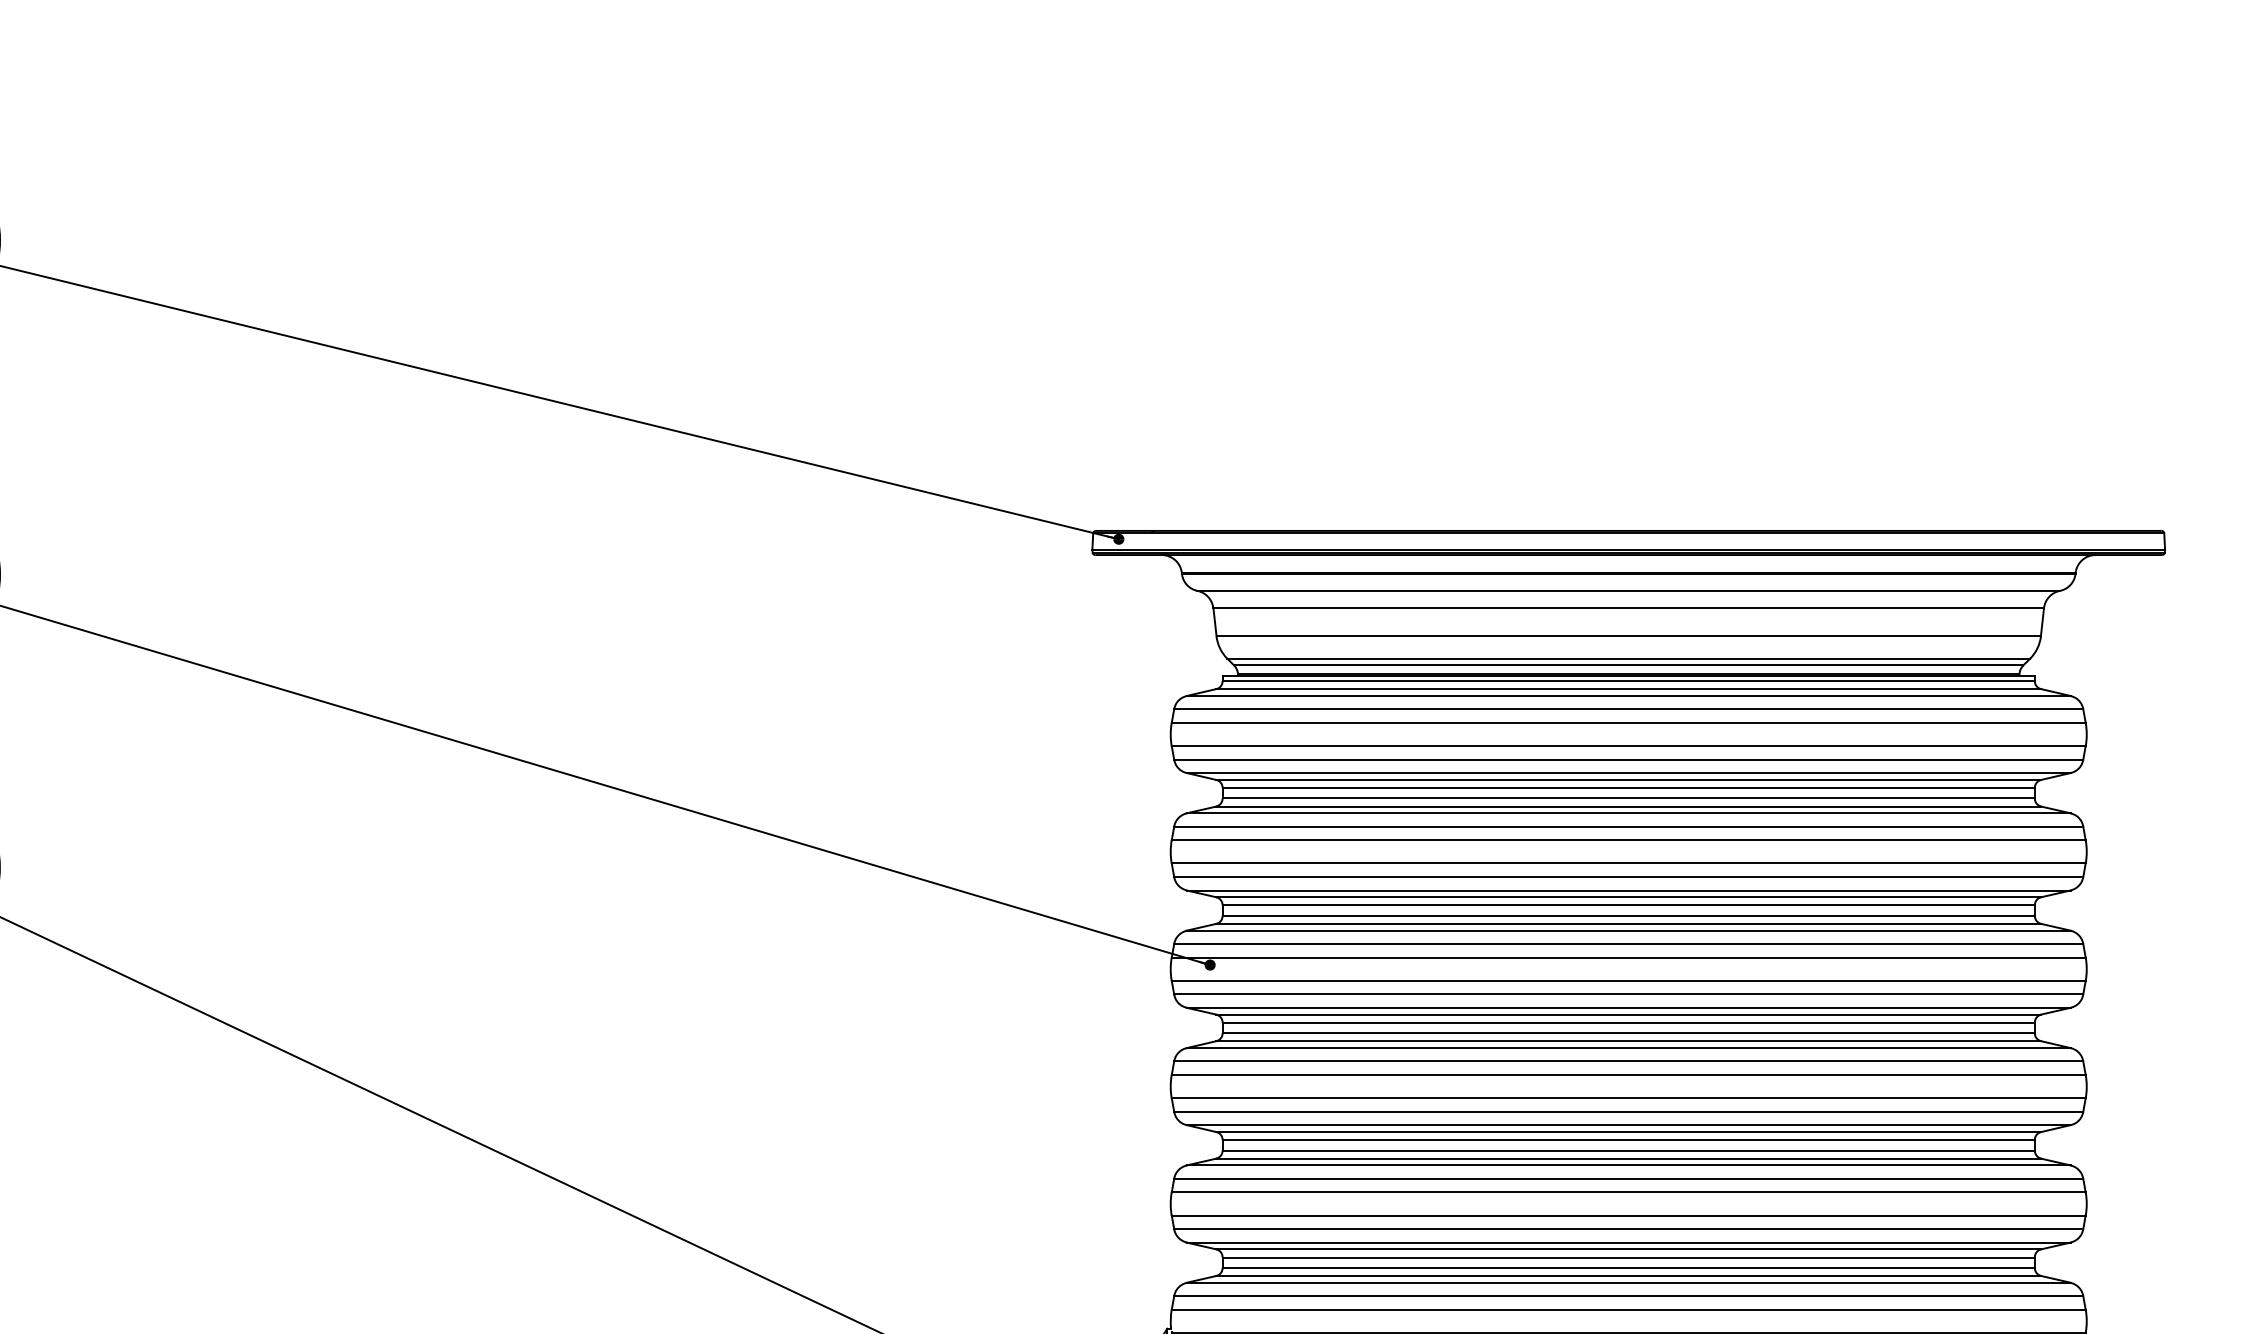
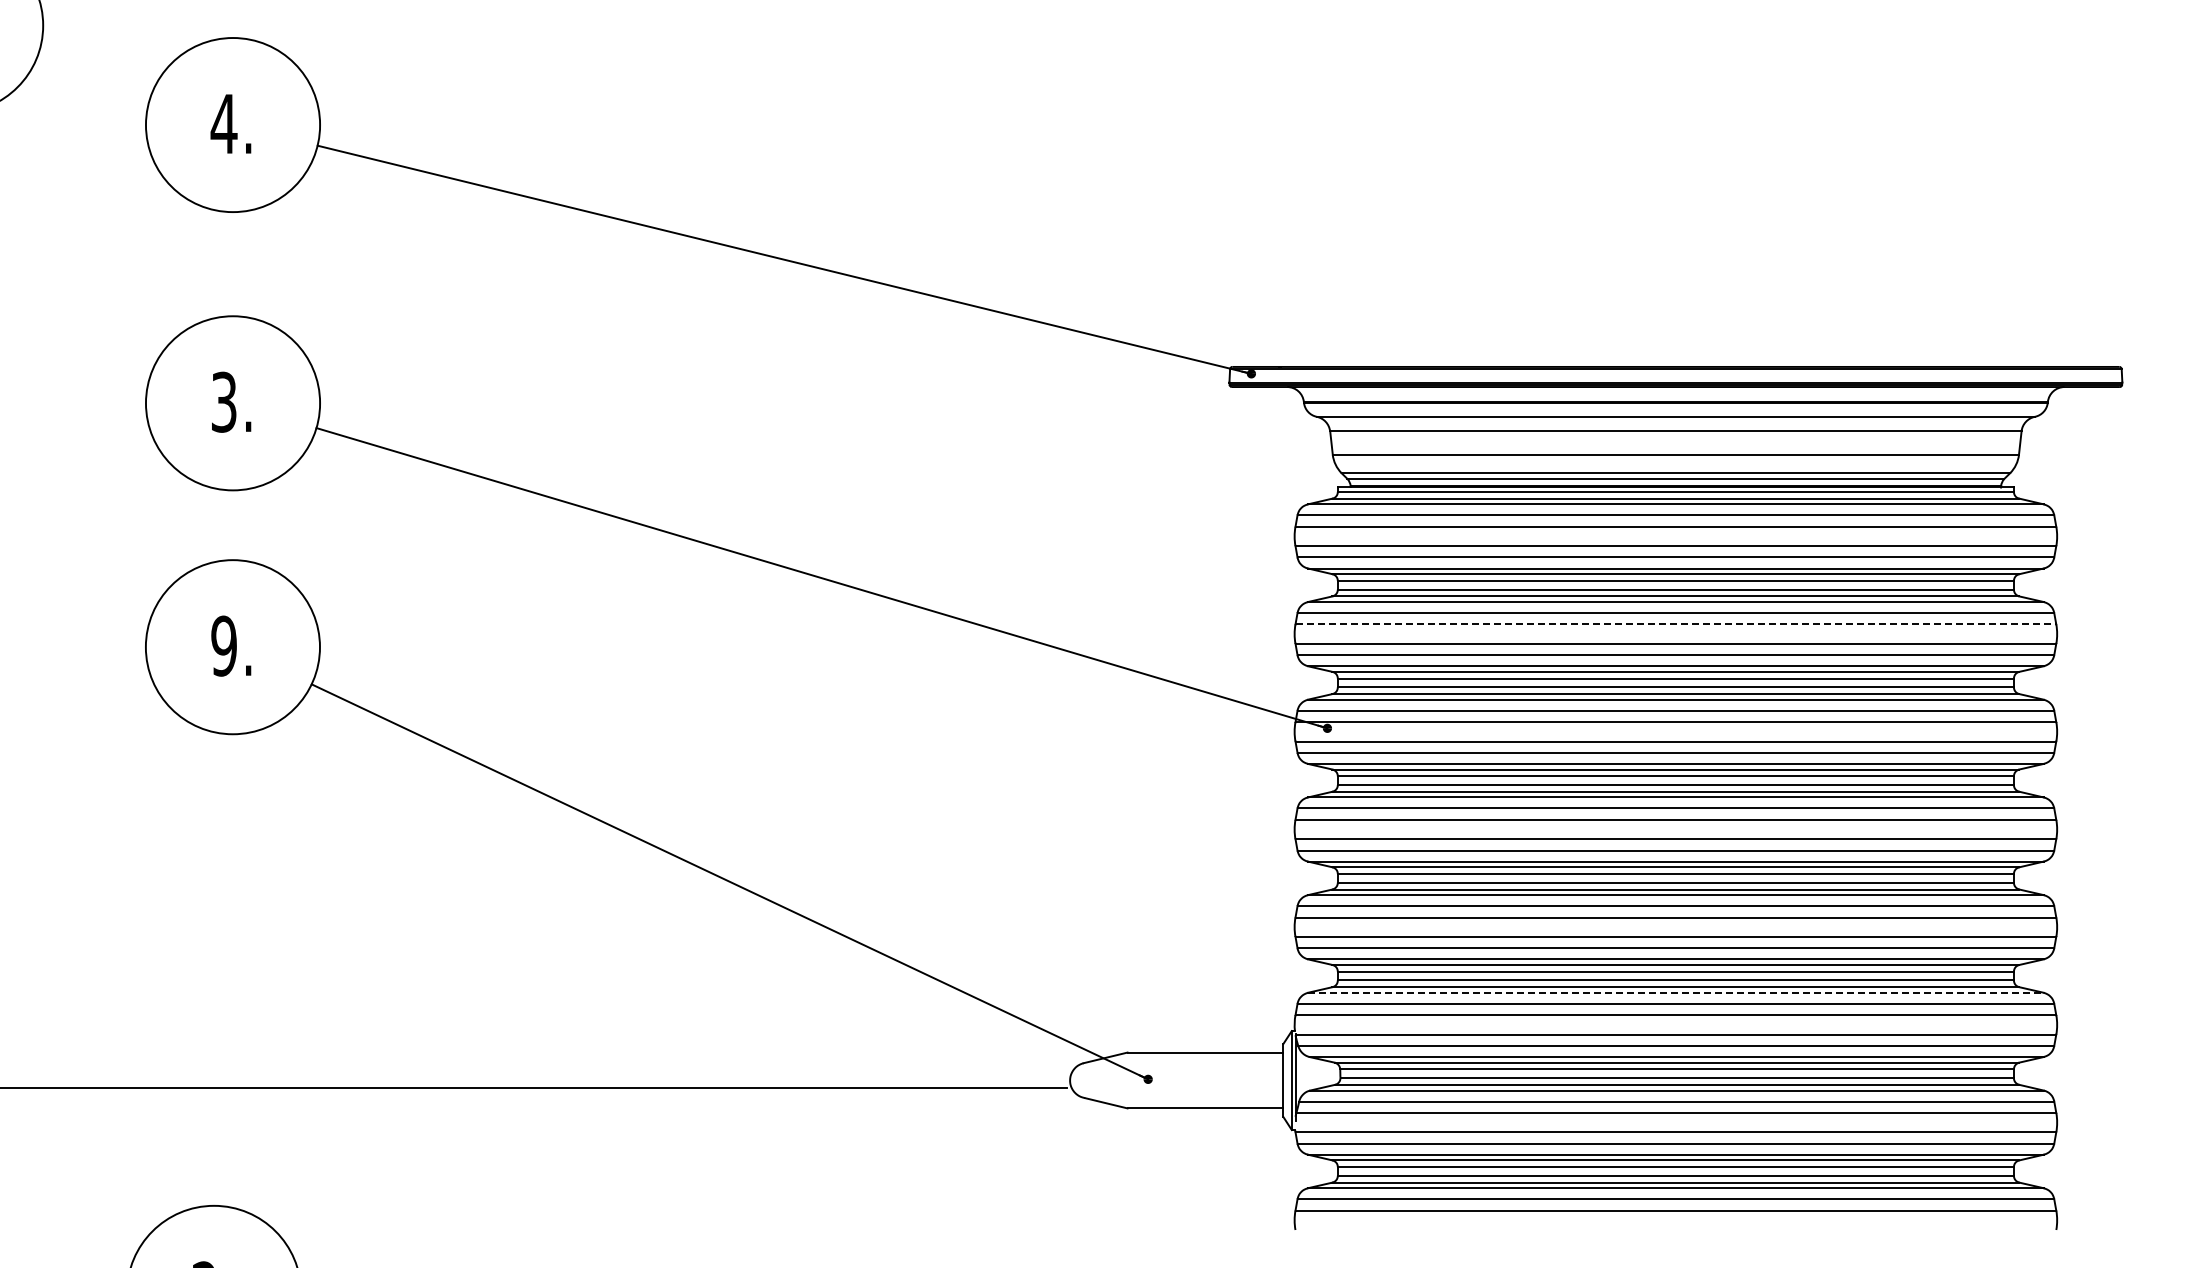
line: (1629, 840) -> (1676, 624), solid -> dashed
line: (1628, 1282) -> (1675, 992), solid -> dashed

